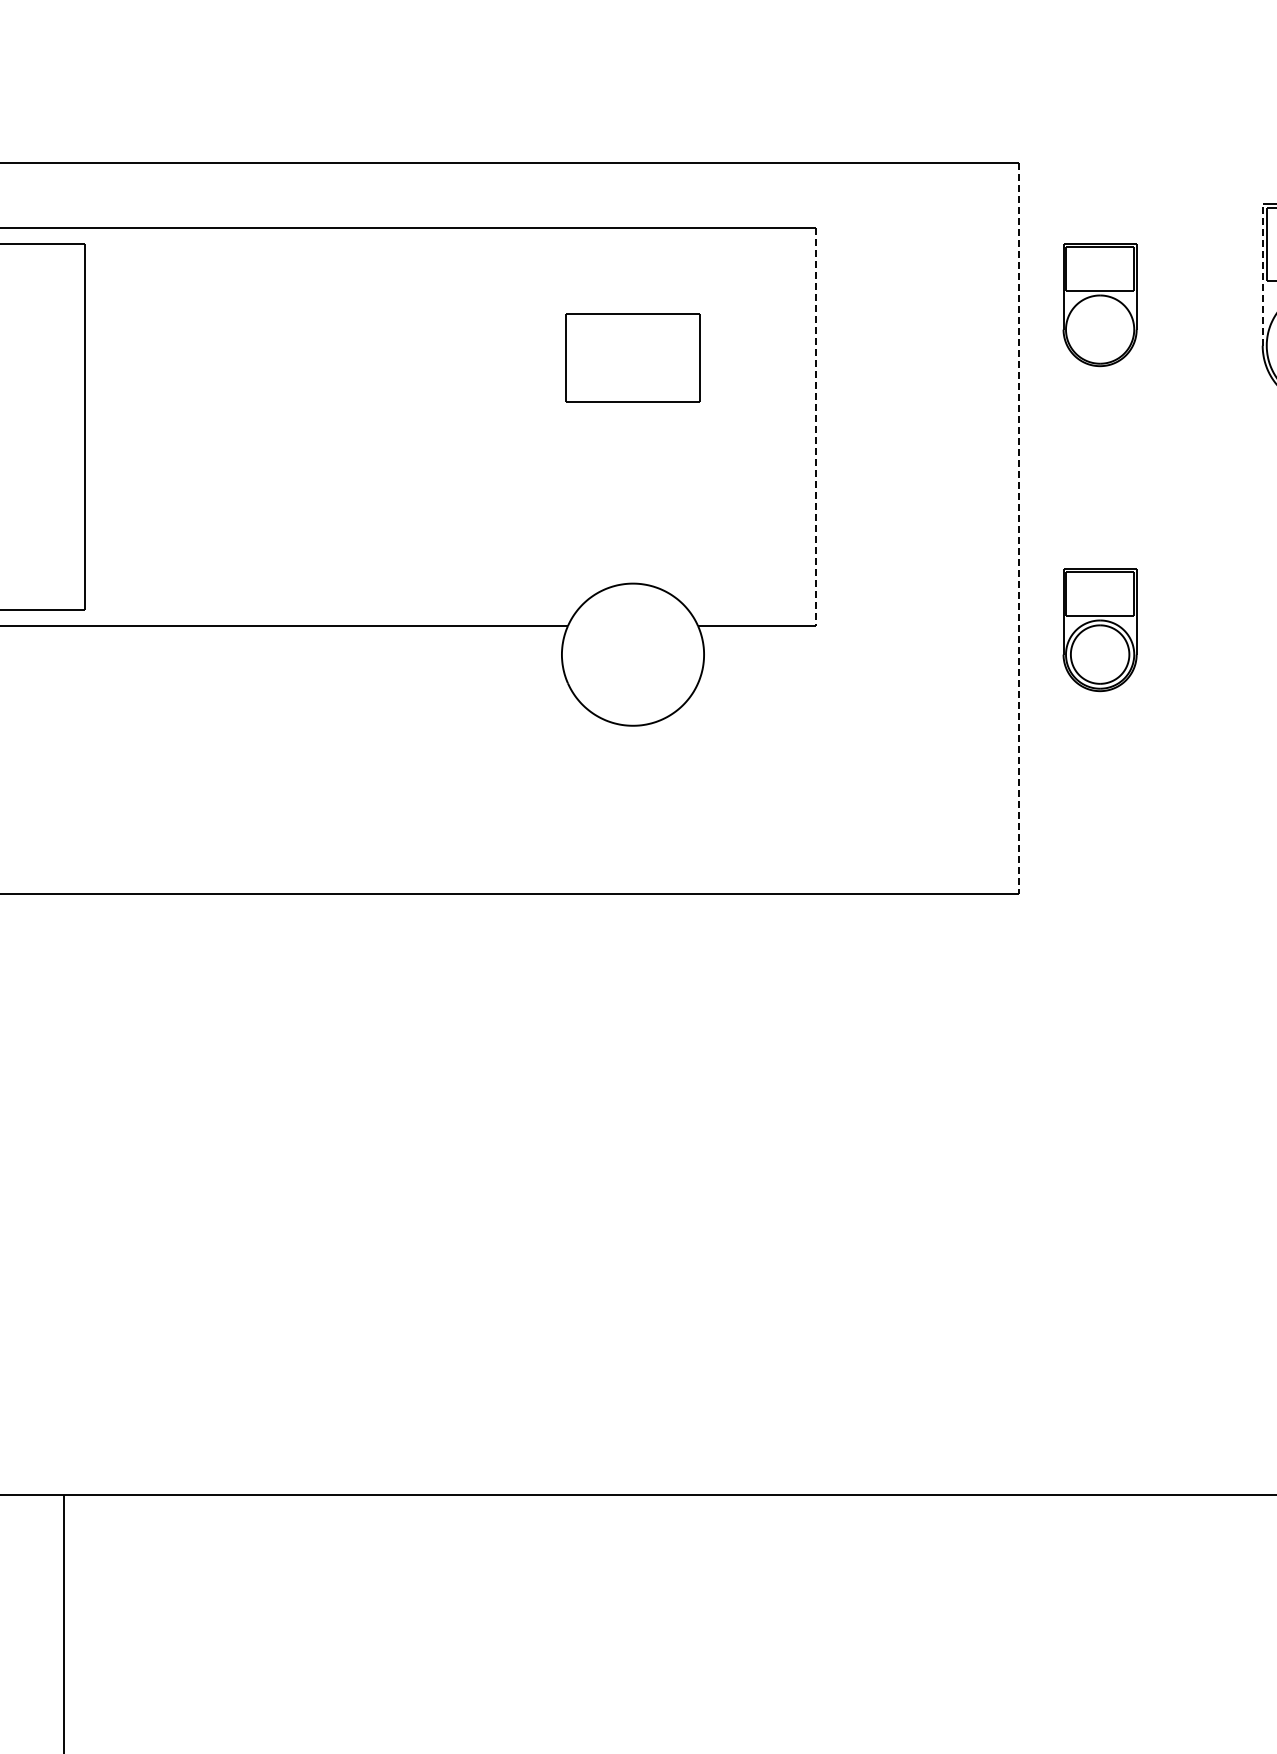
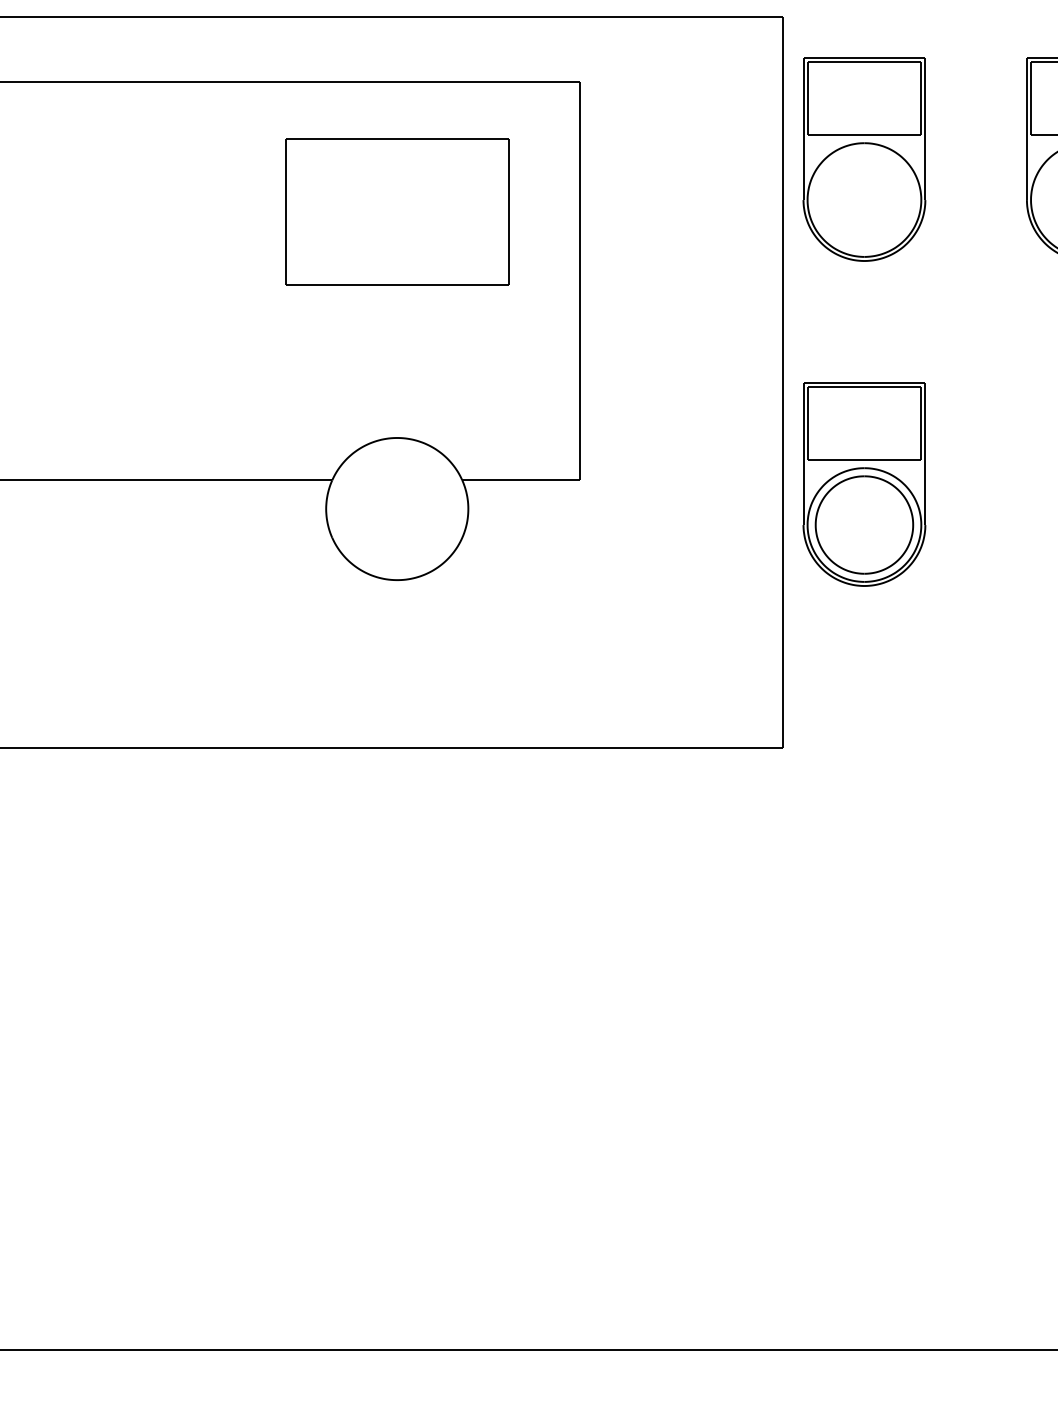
line: (1262, 274) -> (1026, 128), dashed -> solid
part: (1099, 305) -> (863, 159), size x1.67
part: (632, 357) -> (396, 211), size x1.67
line: (815, 427) -> (579, 281), dashed -> solid
line: (1018, 528) -> (782, 382), dashed -> solid
part: (1099, 630) -> (863, 484), size x1.67

